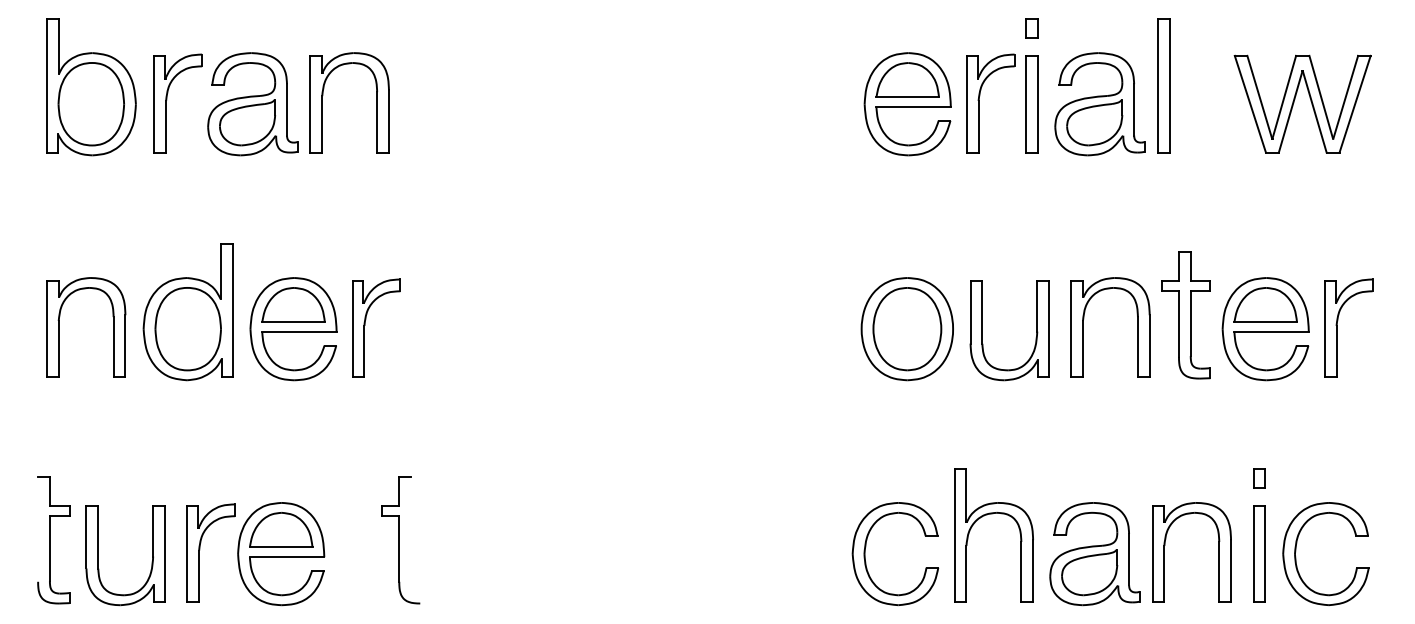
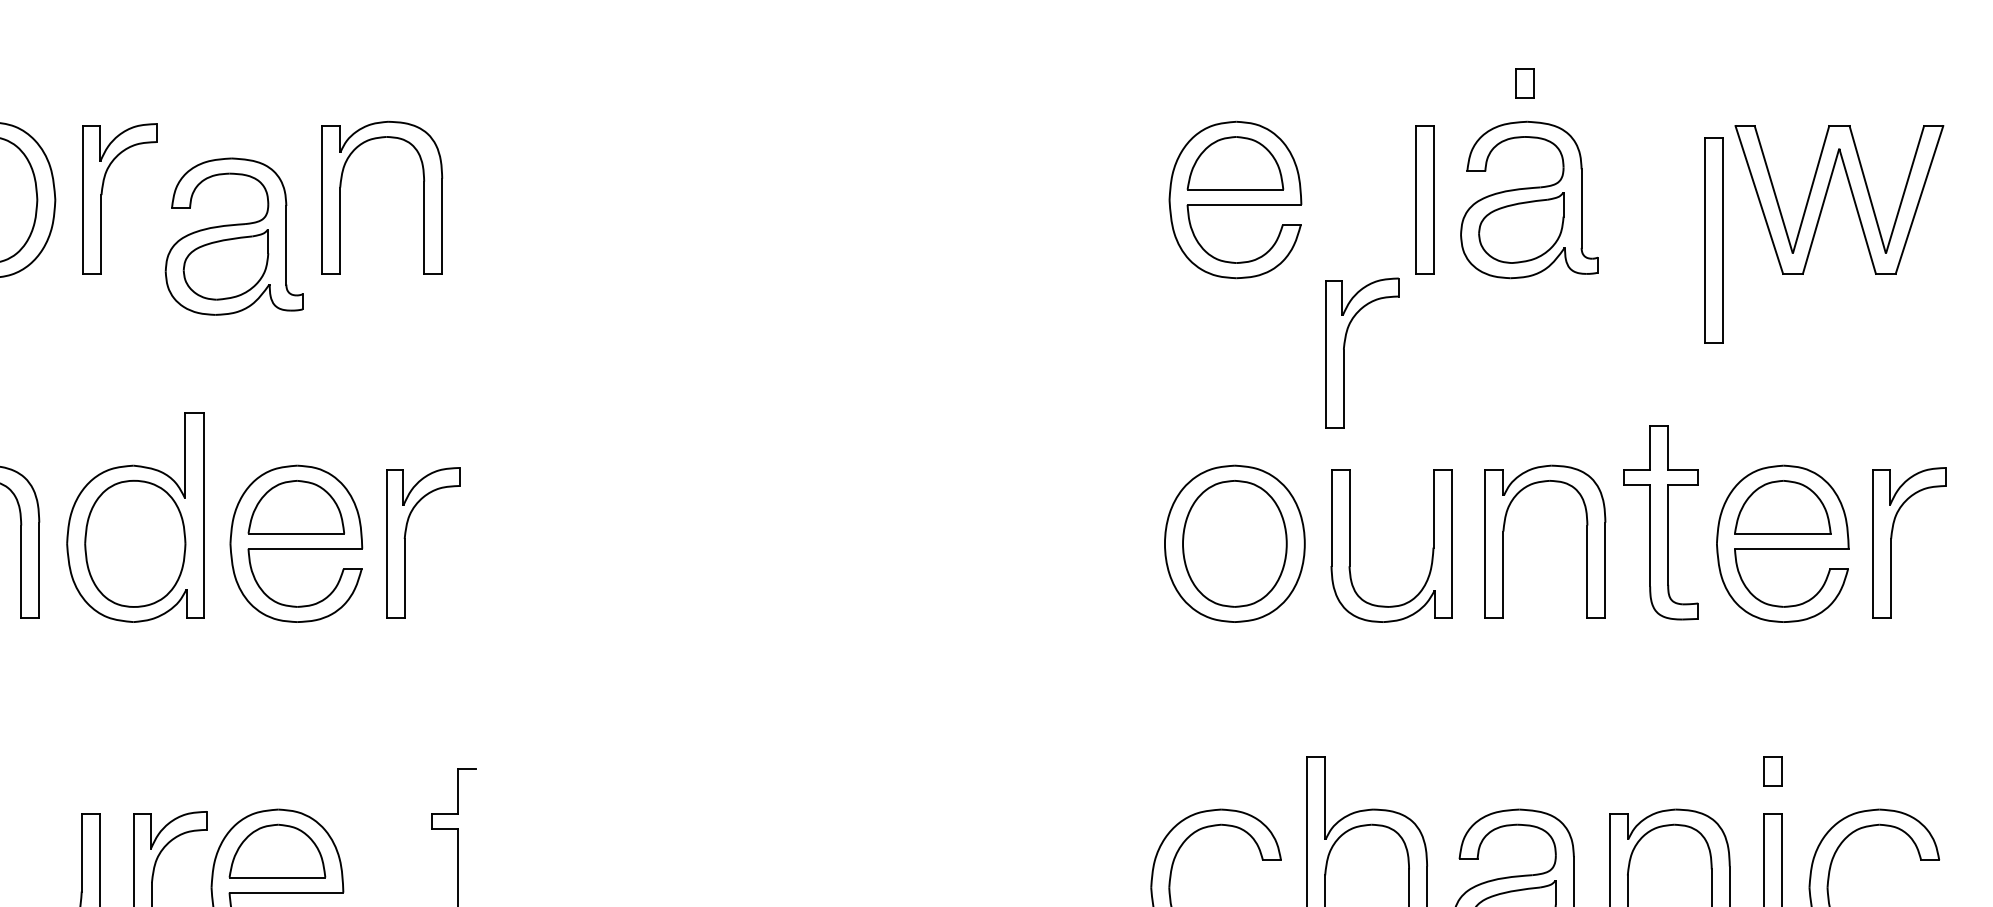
part: (1031, 28) -> (1524, 84), moved
part: (1163, 85) -> (1713, 240), moved
part: (979, 103) -> (1345, 353), moved
part: (252, 104) -> (233, 237), moved

